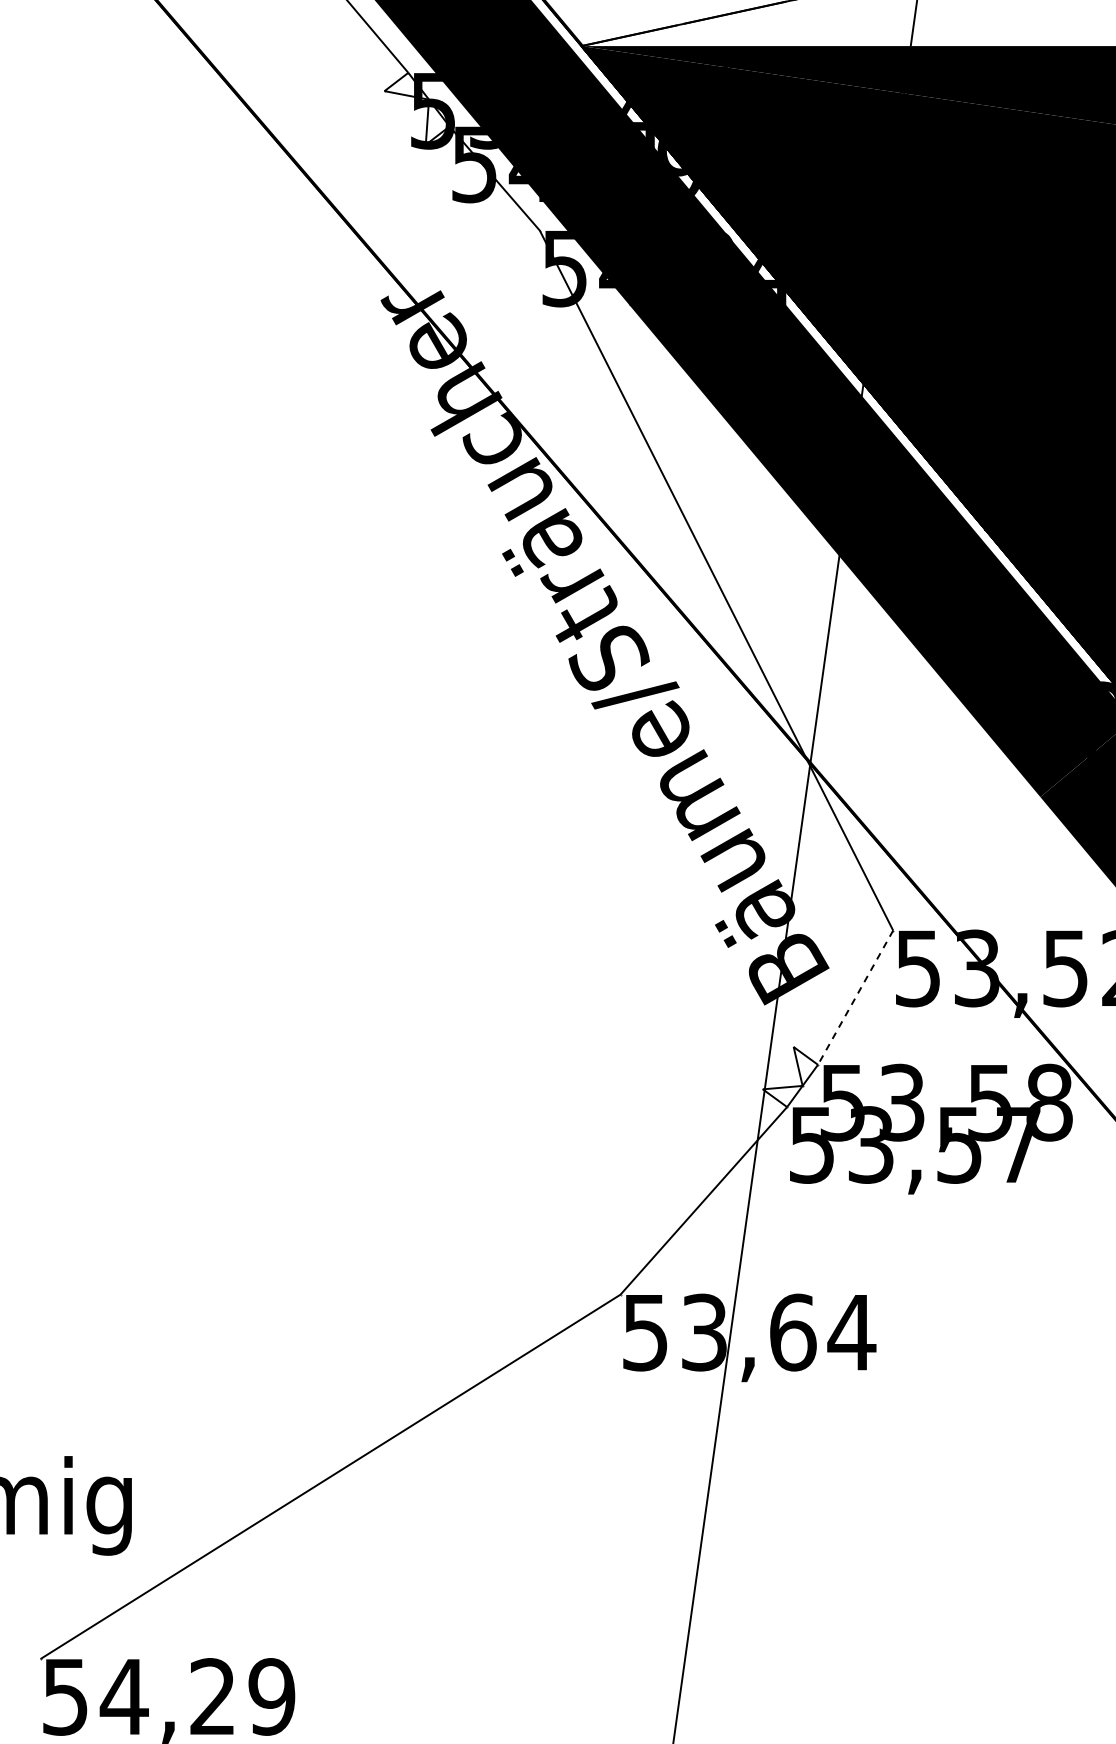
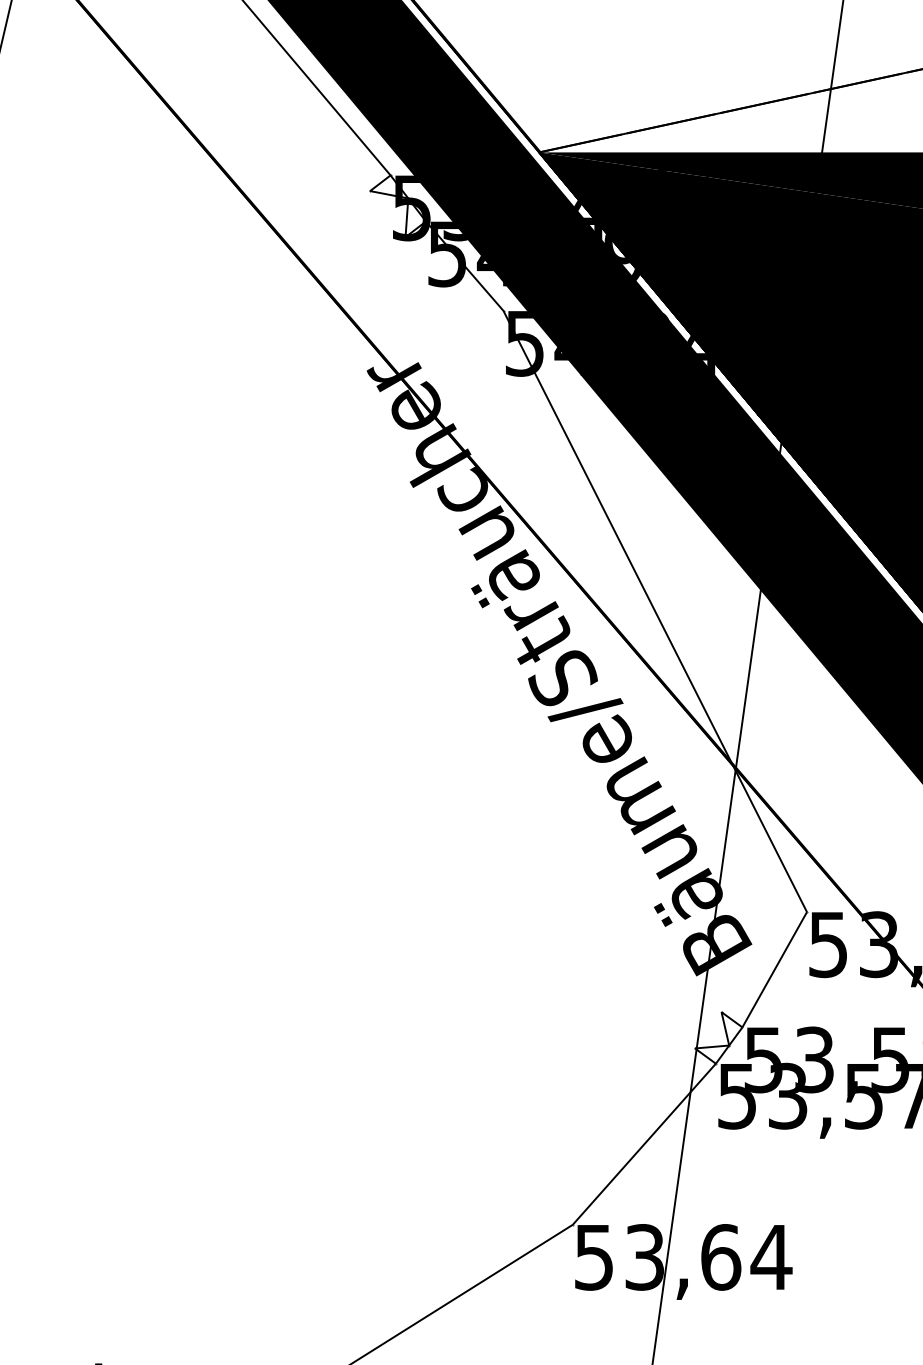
line: (855, 997) -> (774, 969), dashed -> solid

